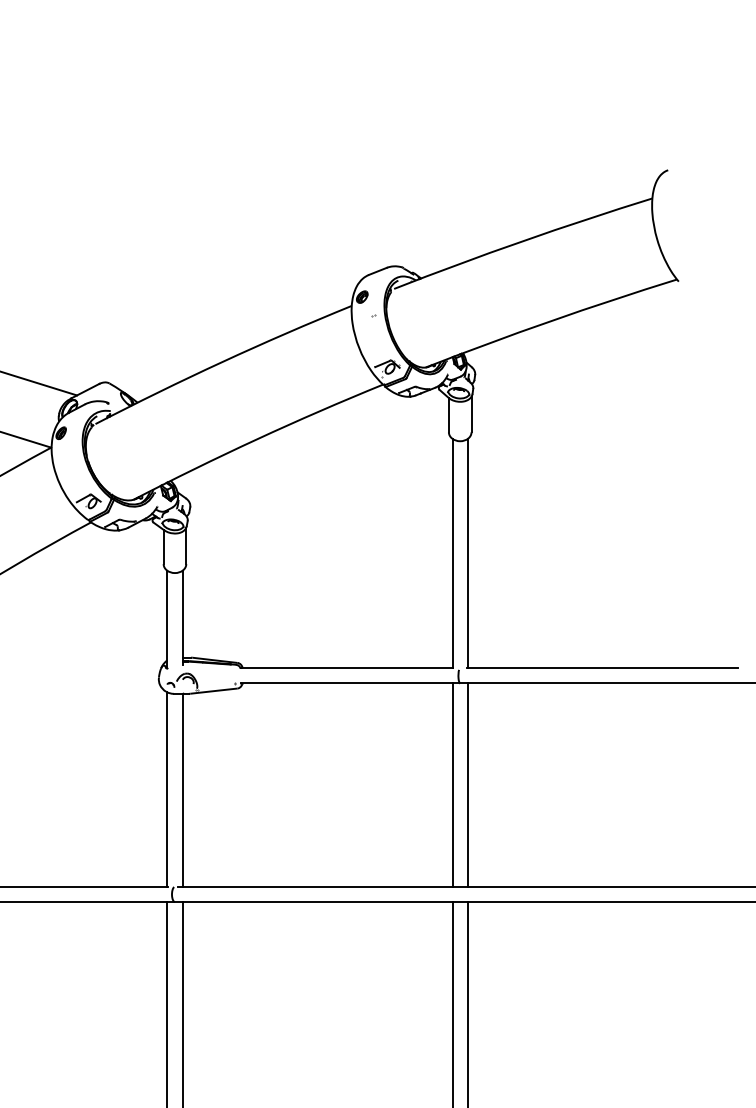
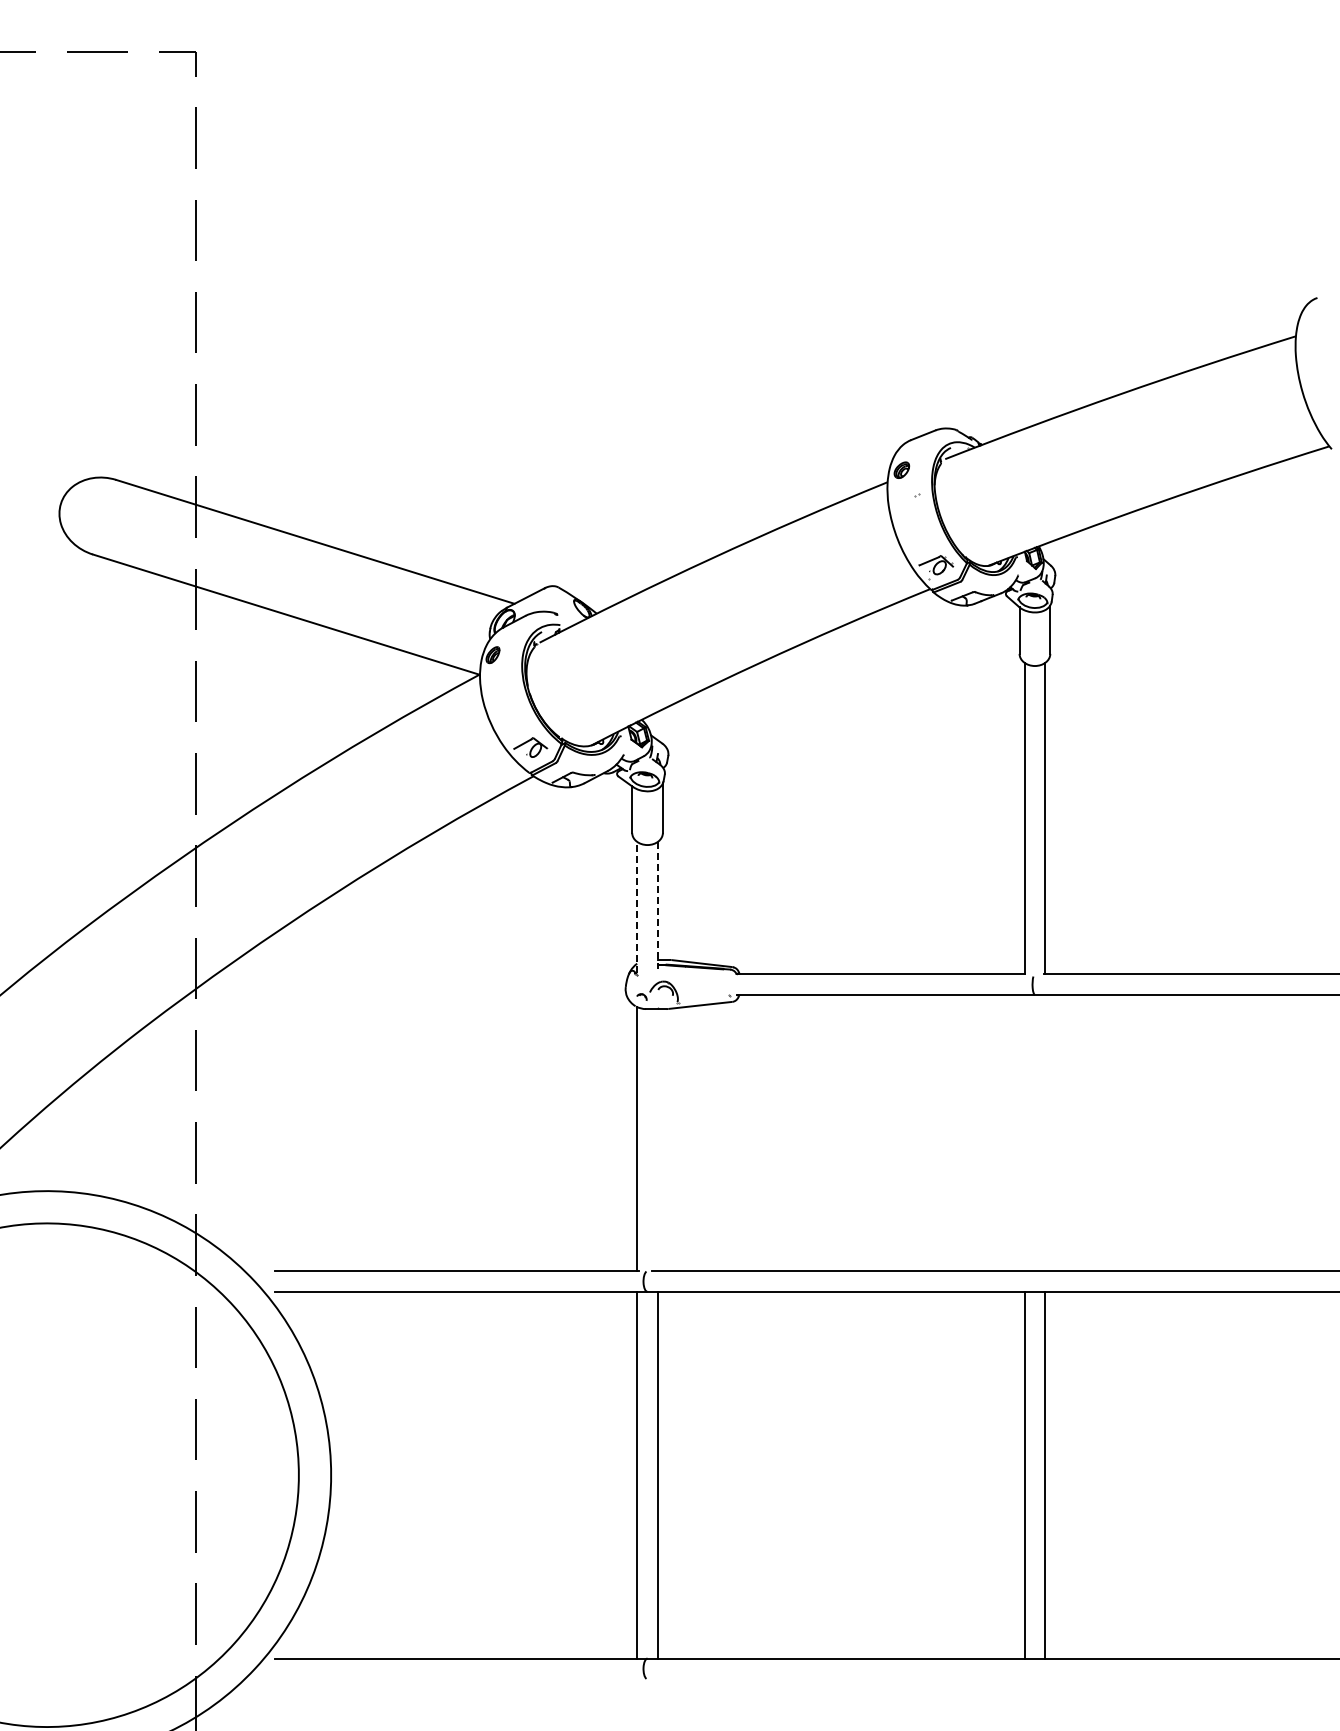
line: (182, 617) -> (657, 905), solid -> dashed
line: (167, 619) -> (637, 907), solid -> dashed
line: (452, 784) -> (1024, 1132), removed
line: (467, 784) -> (1045, 1132), removed
line: (182, 790) -> (657, 1140), removed

